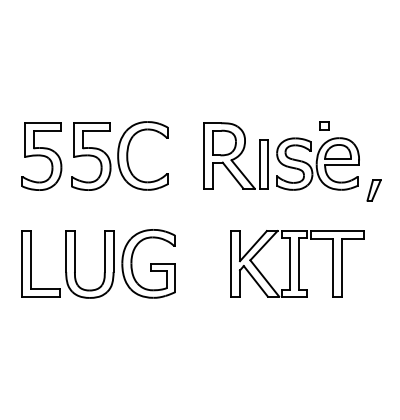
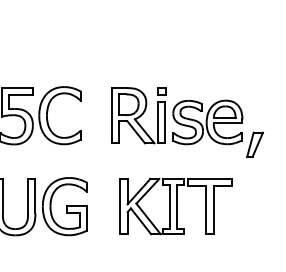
part: (324, 125) -> (161, 90), moved
part: (373, 190) -> (254, 144), size x1.43
part: (297, 263) -> (176, 206), moved

